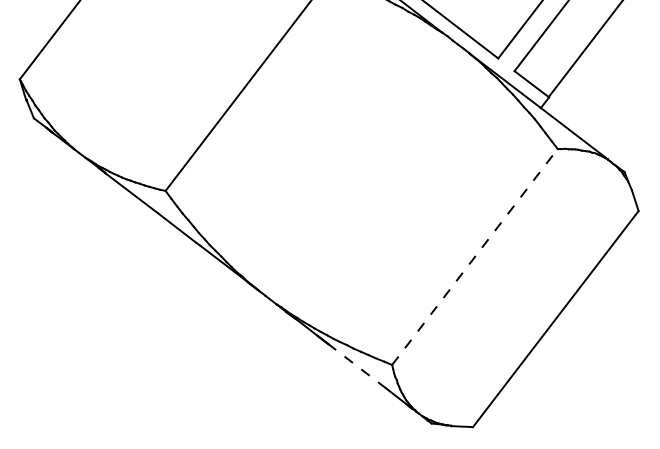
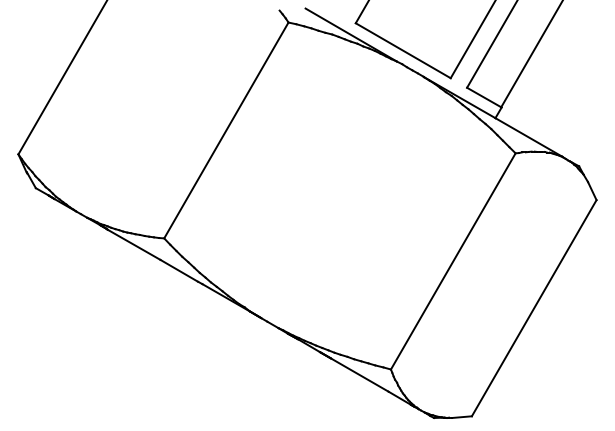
line: (475, 257) -> (453, 261), dashed -> solid
line: (357, 365) -> (359, 374), dashed -> solid

